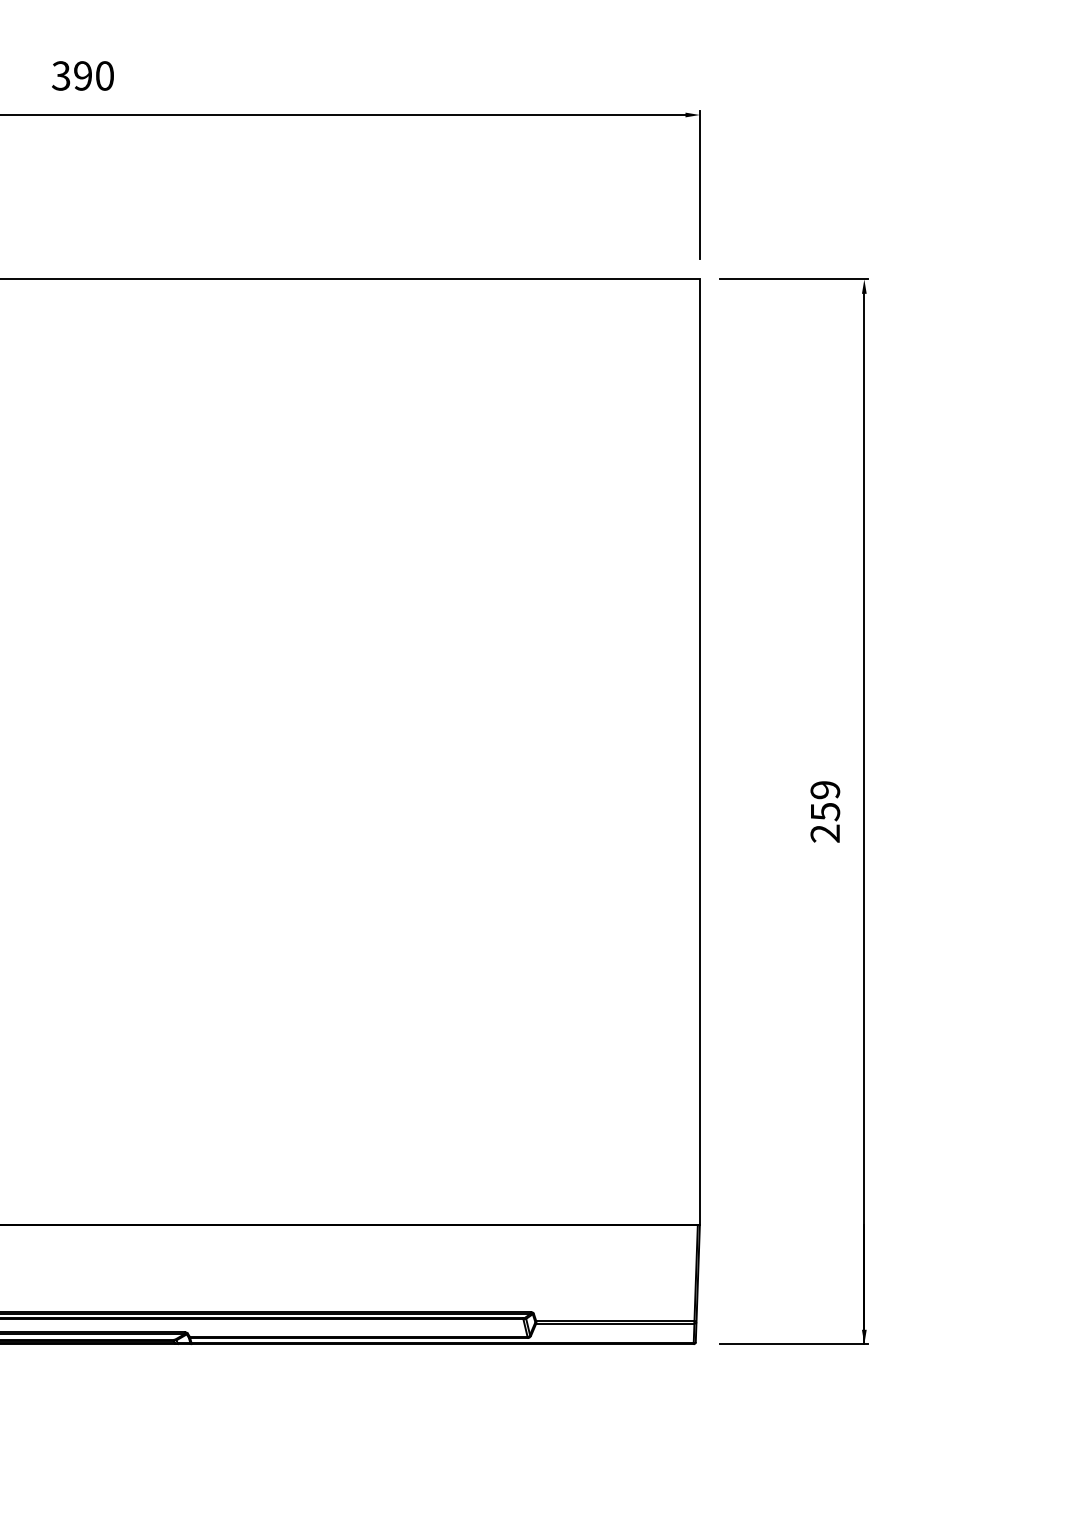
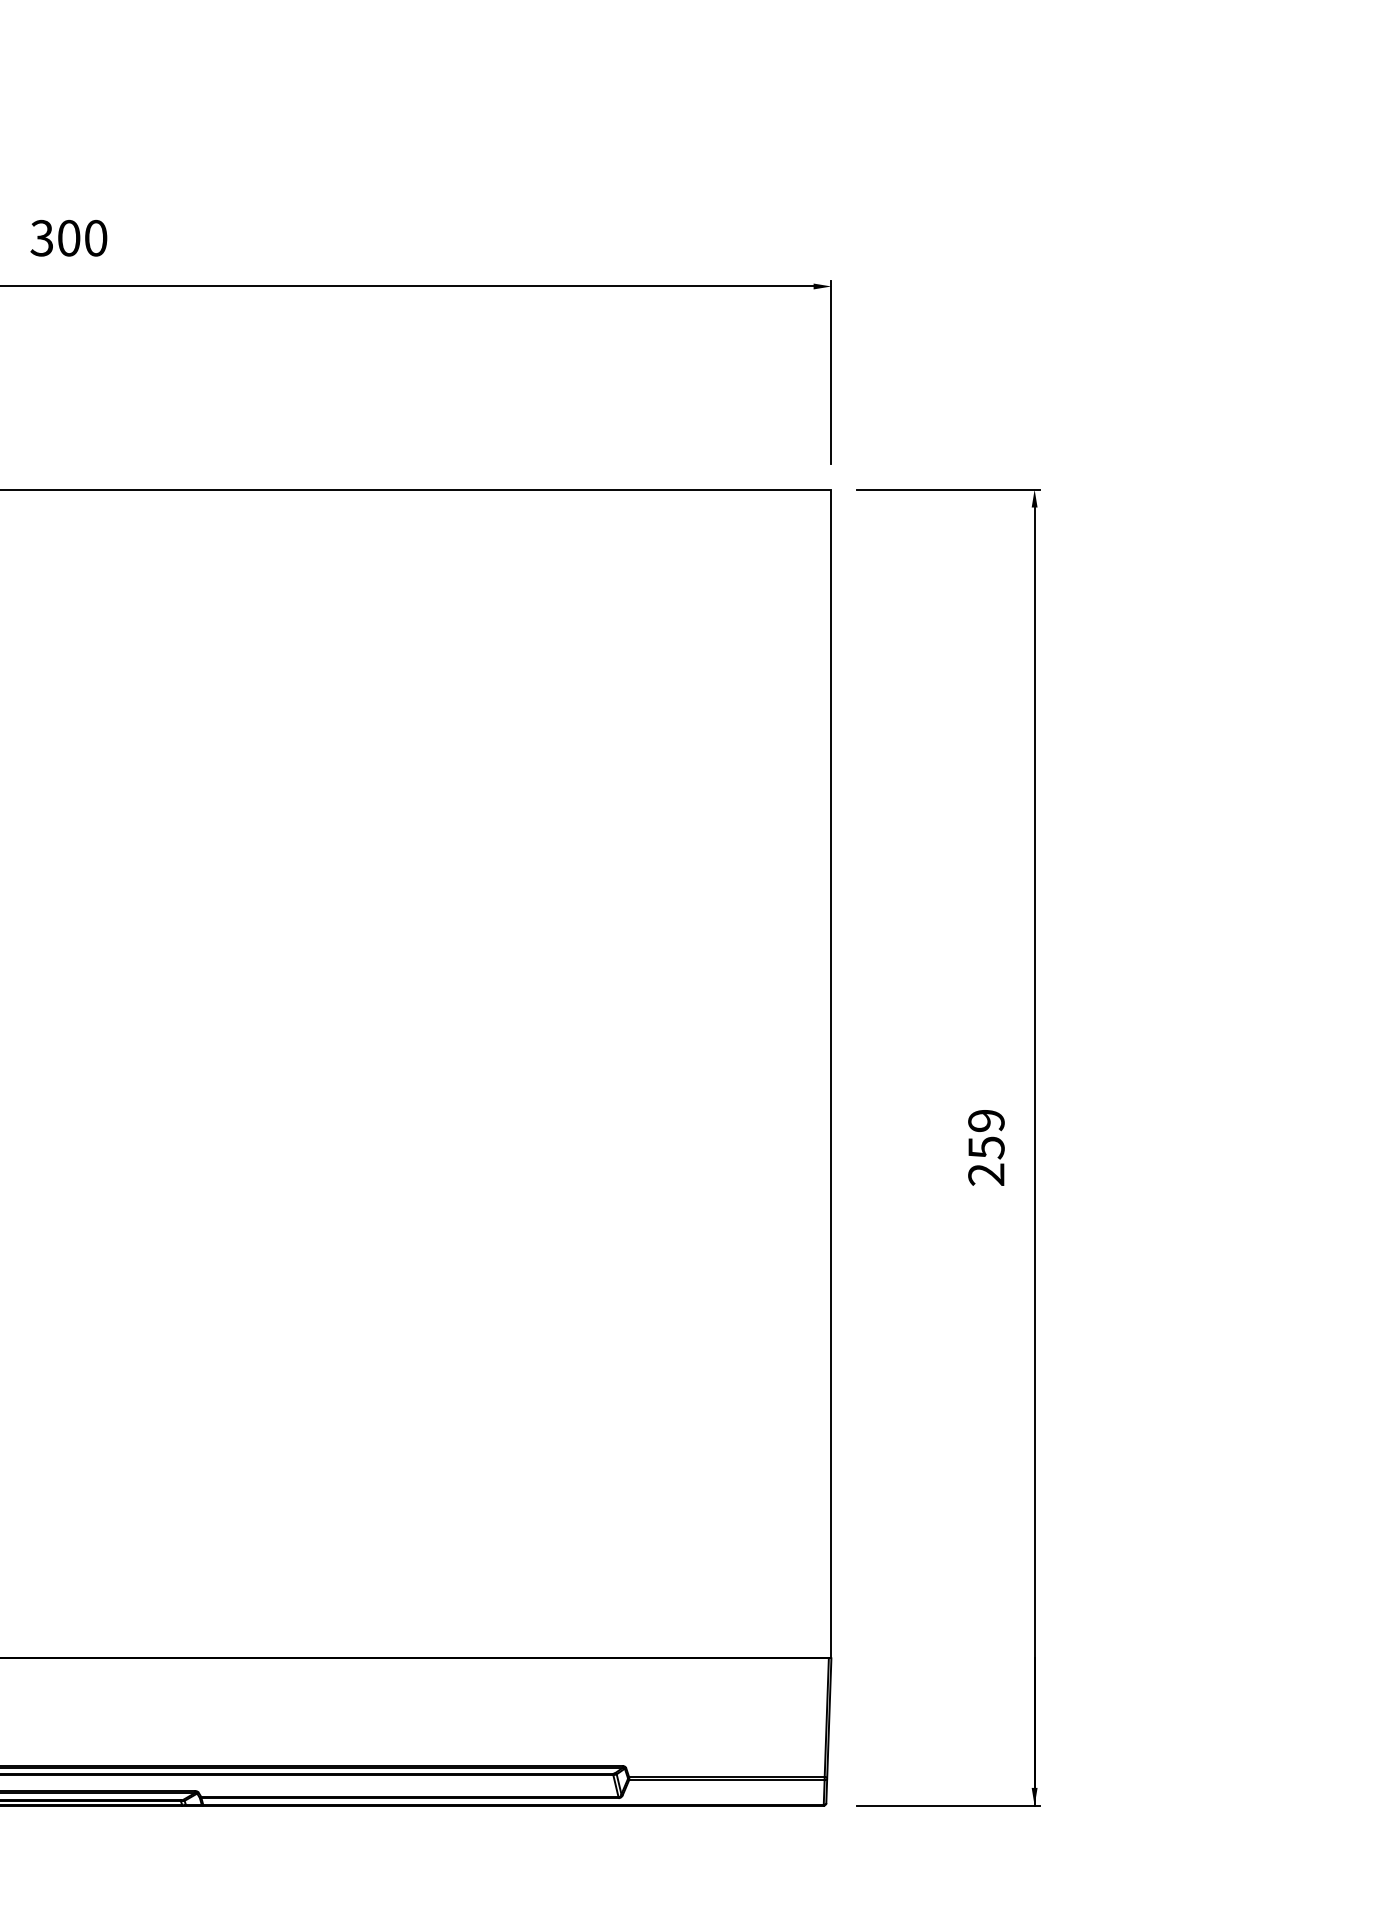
text: (83, 76) -> (69, 238), 390 -> 300

